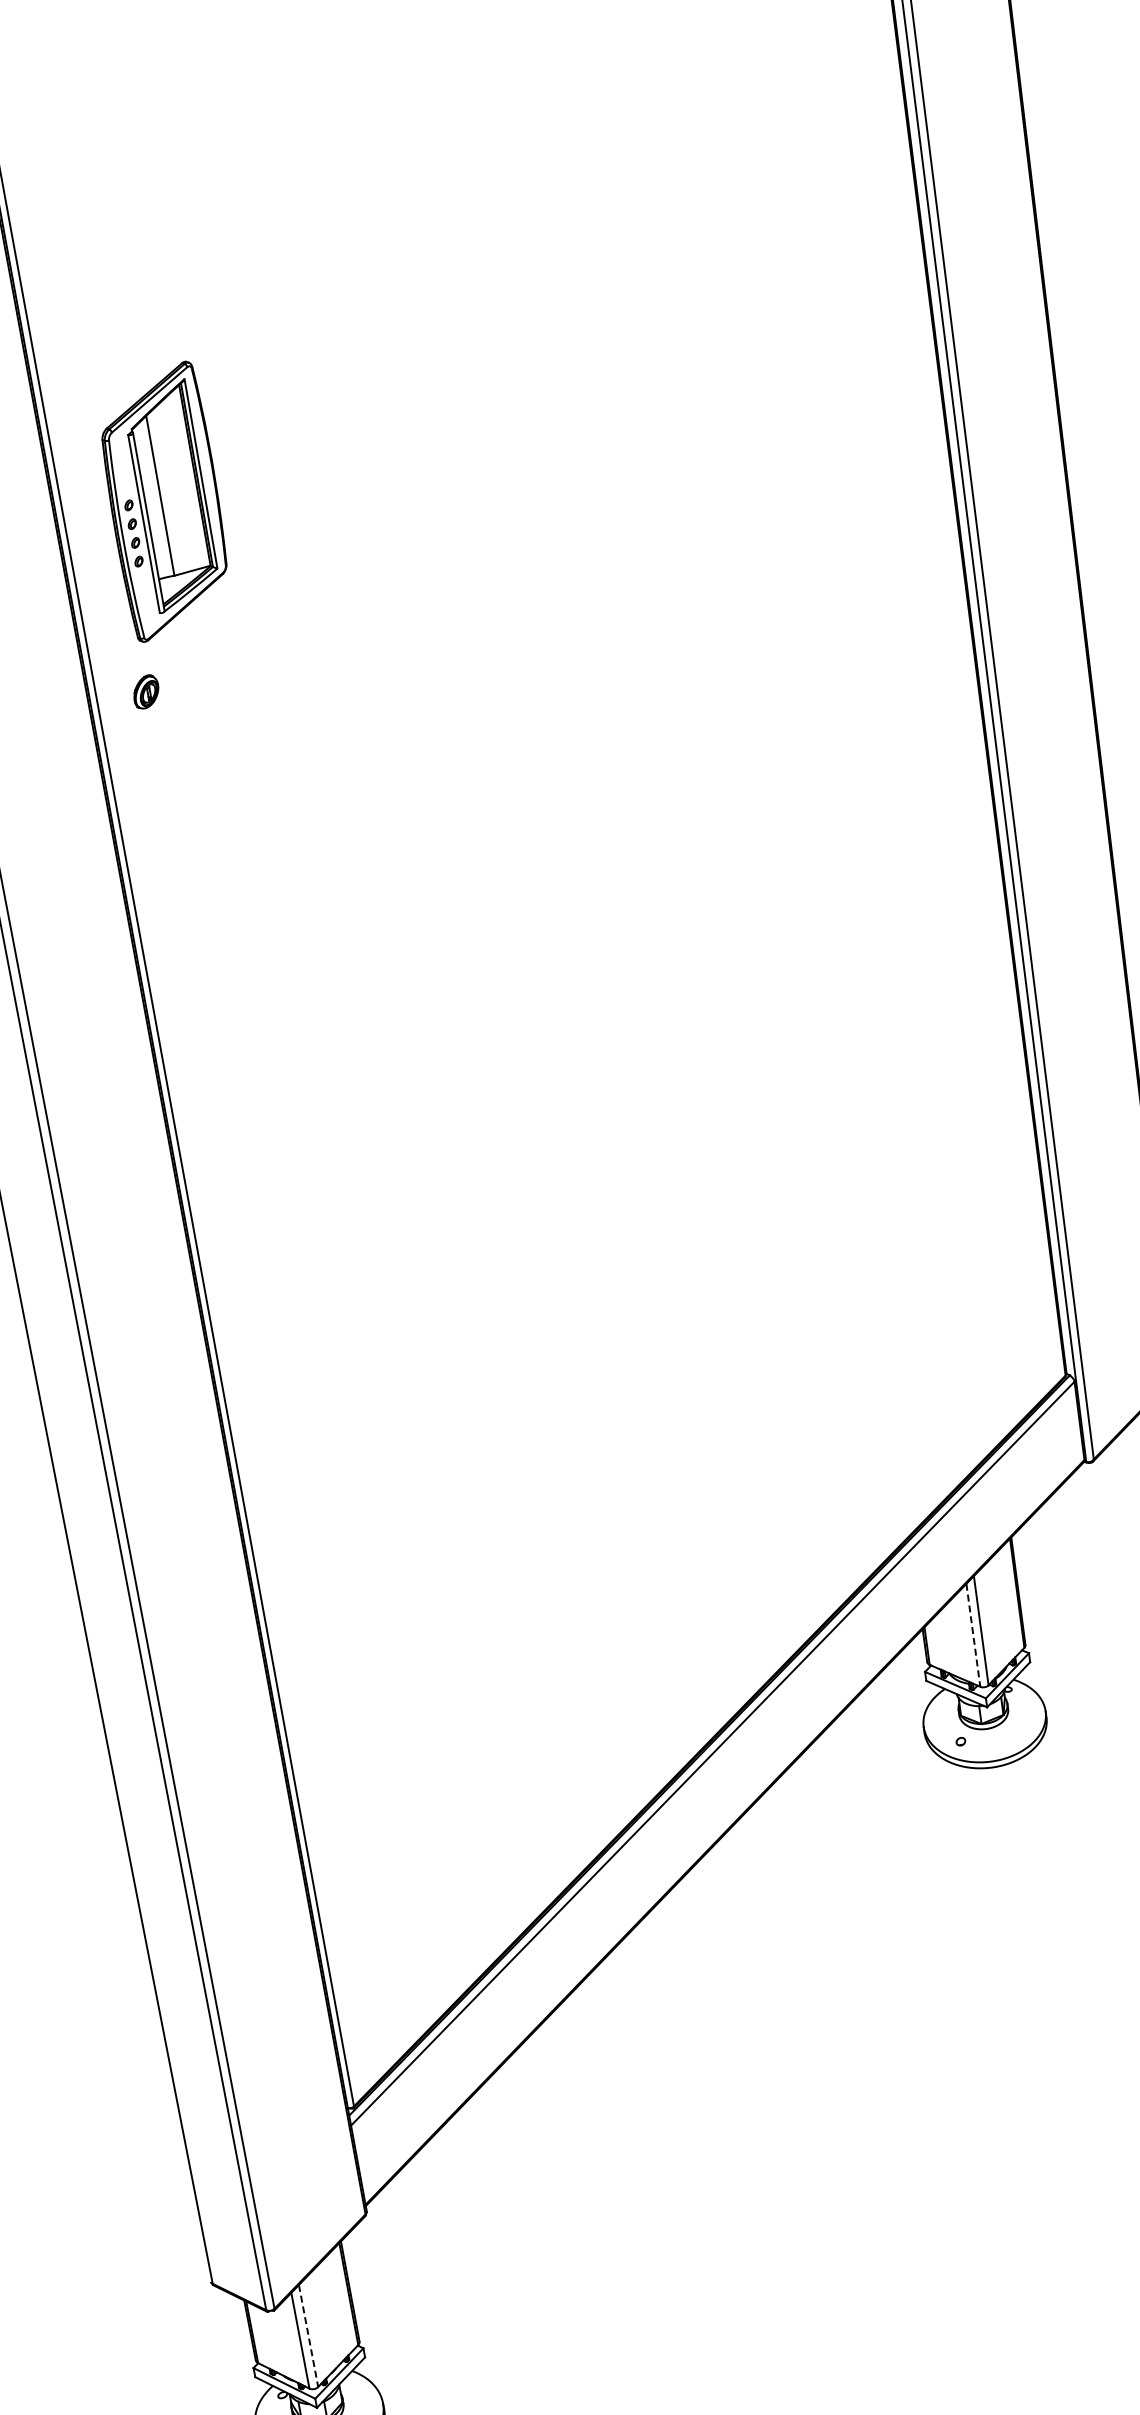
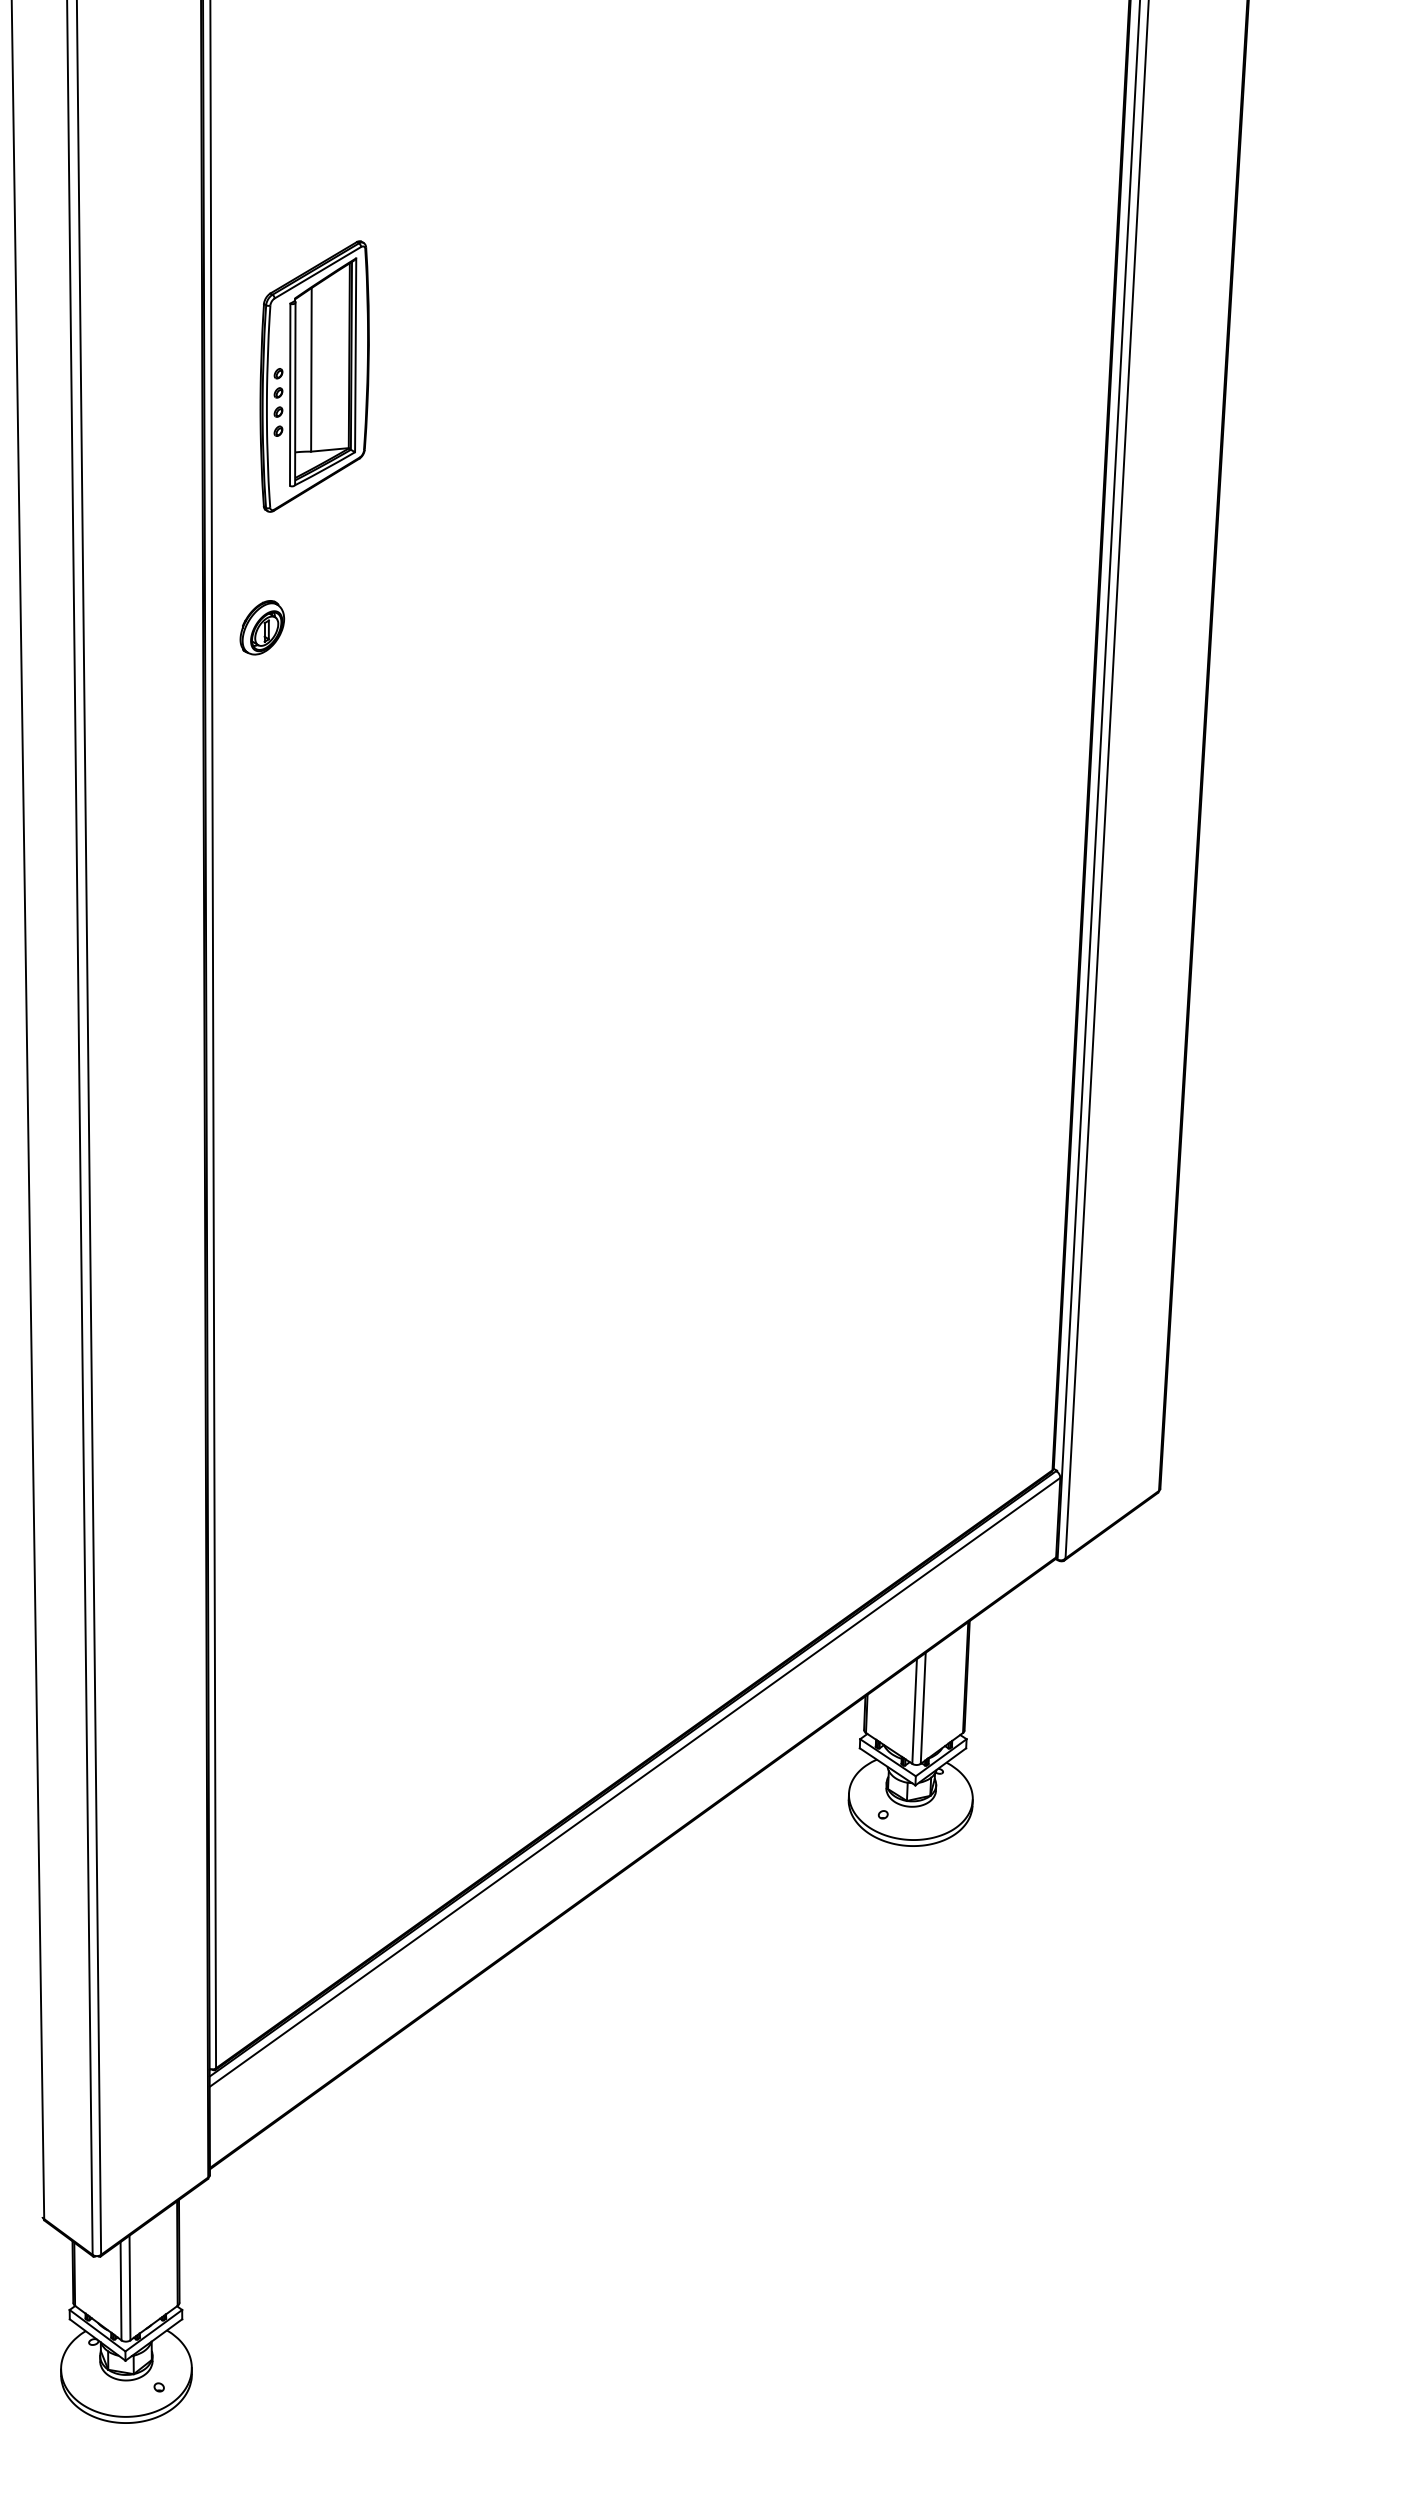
part: (164, 501) -> (314, 376), moved
part: (146, 691) -> (262, 627), size x1.67
line: (973, 1636) -> (914, 1712), dashed -> solid
line: (309, 2336) -> (130, 2288), dashed -> solid

